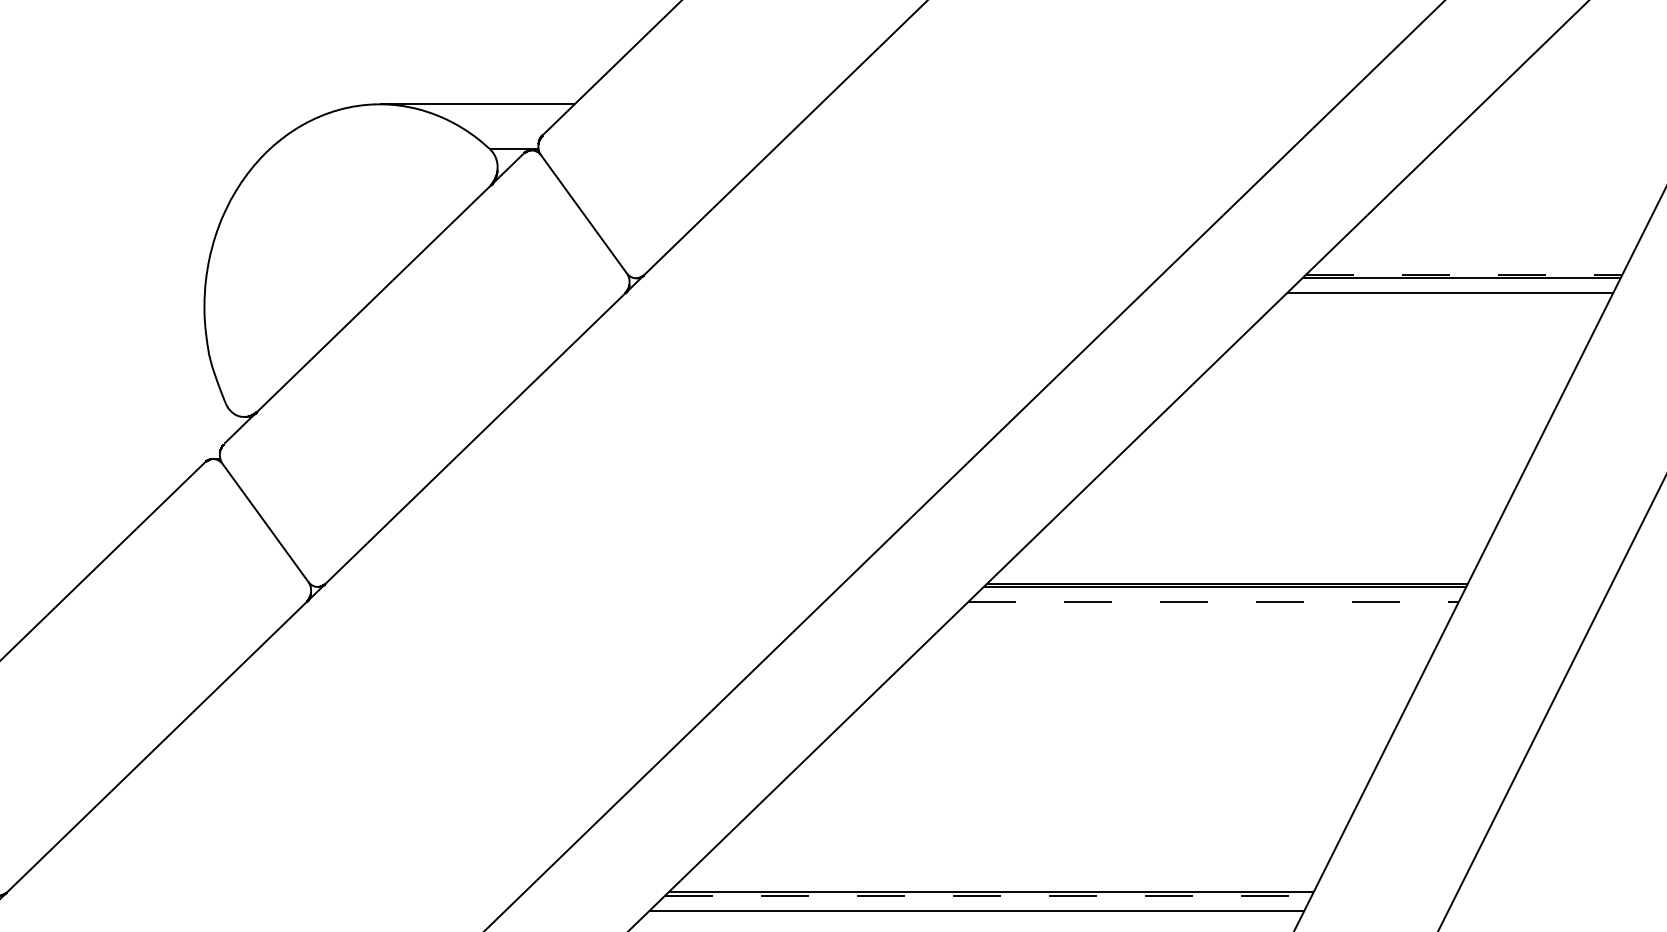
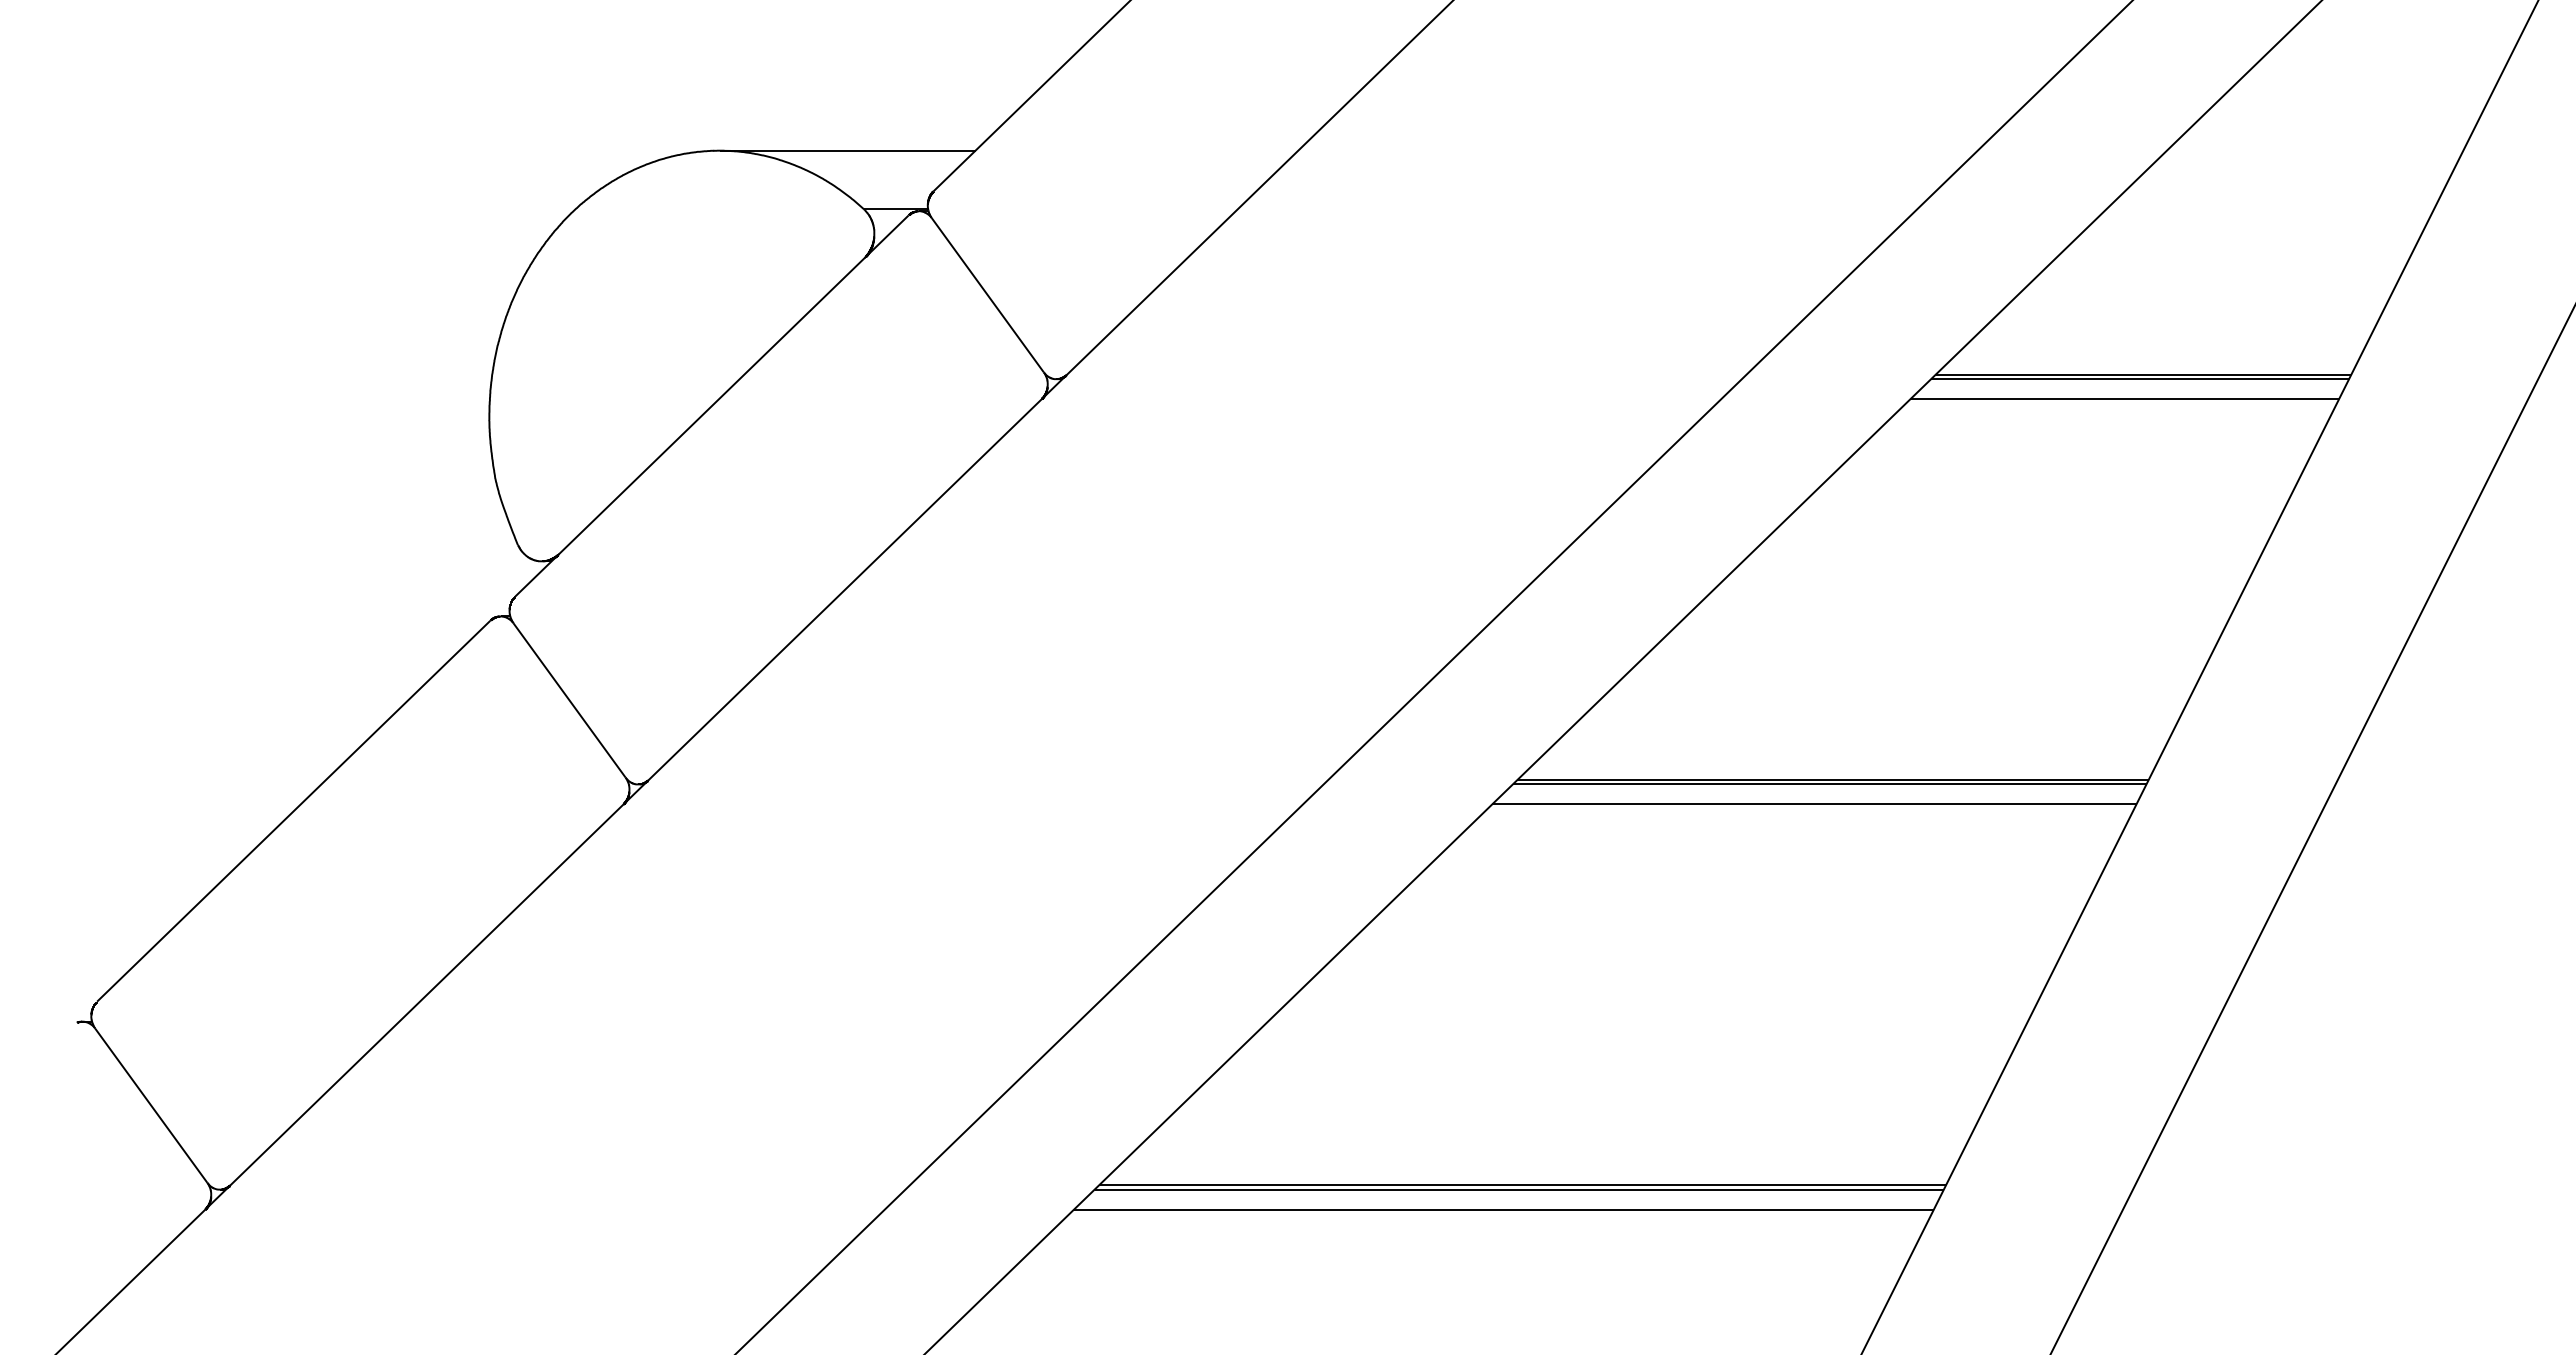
line: (1464, 274) -> (2143, 374), dashed -> solid
line: (1213, 602) -> (1814, 804), dashed -> solid
line: (988, 895) -> (1519, 1189), dashed -> solid

